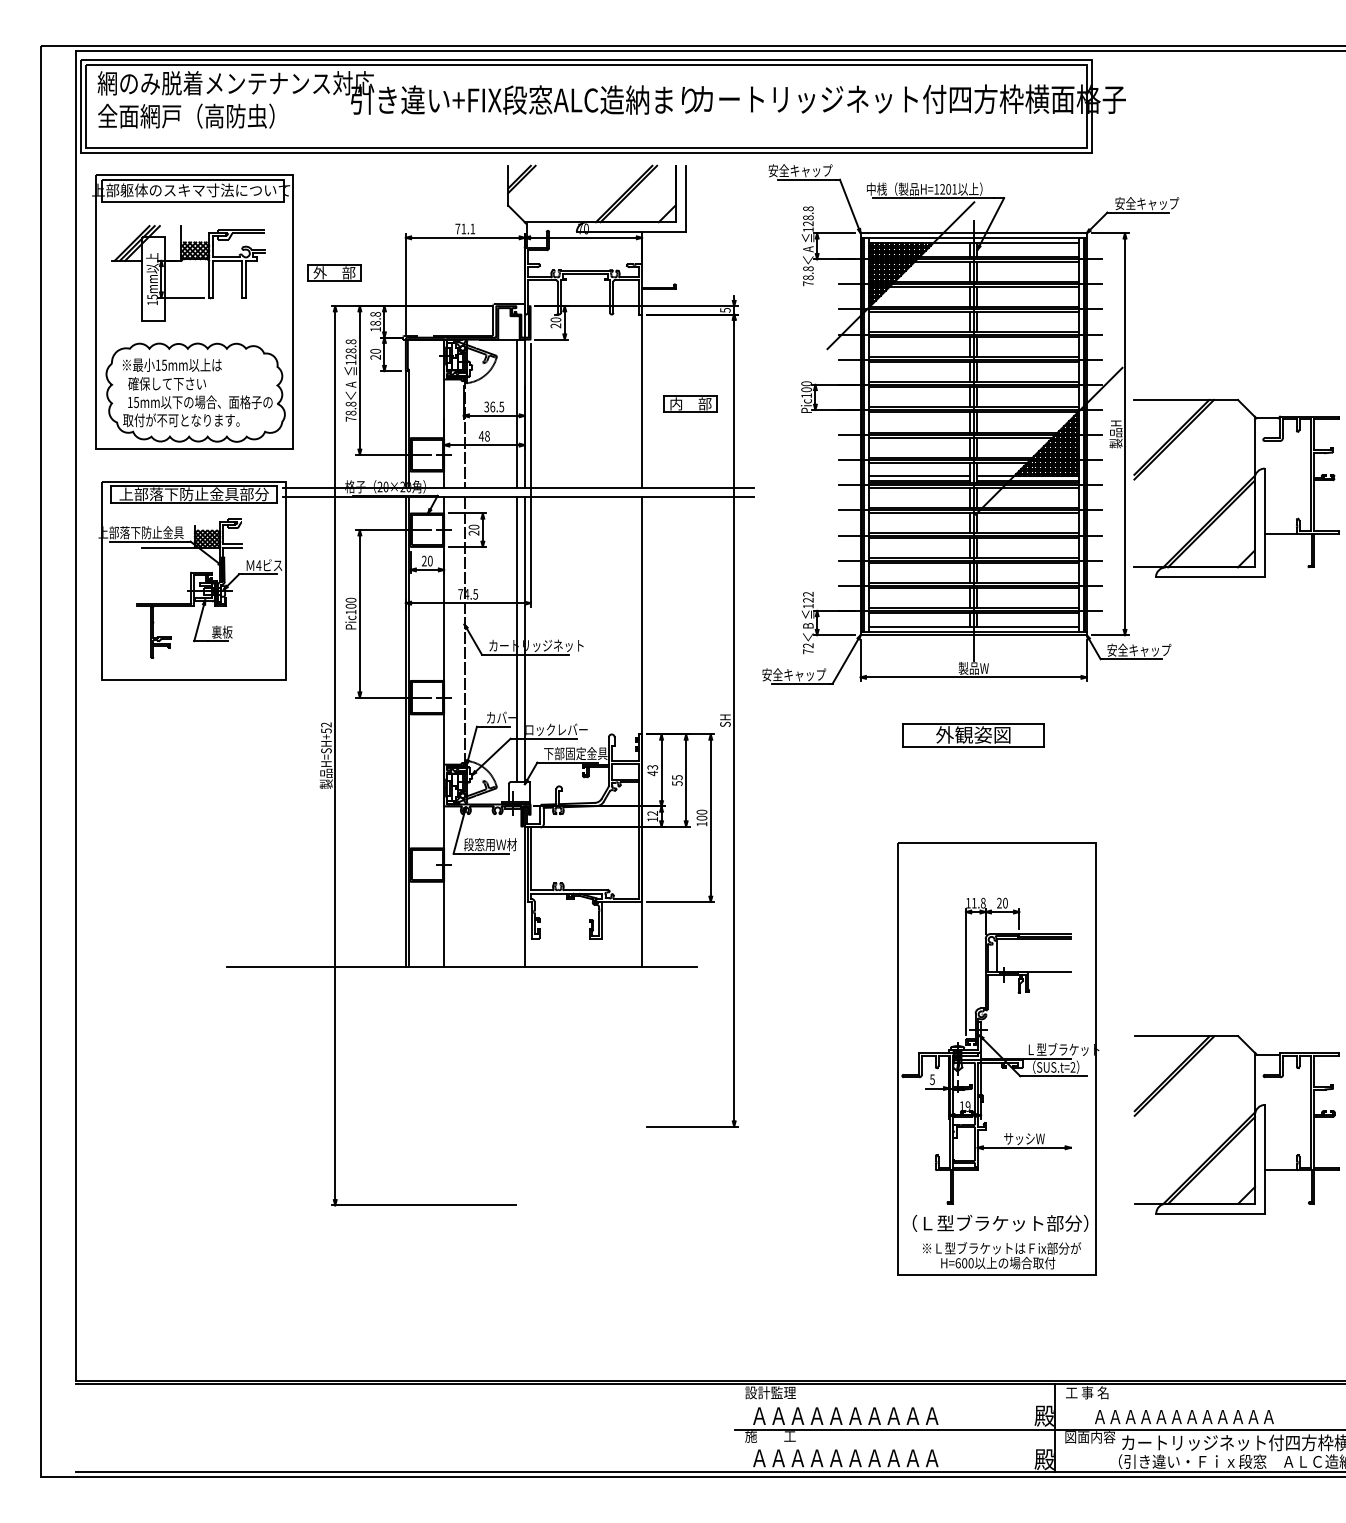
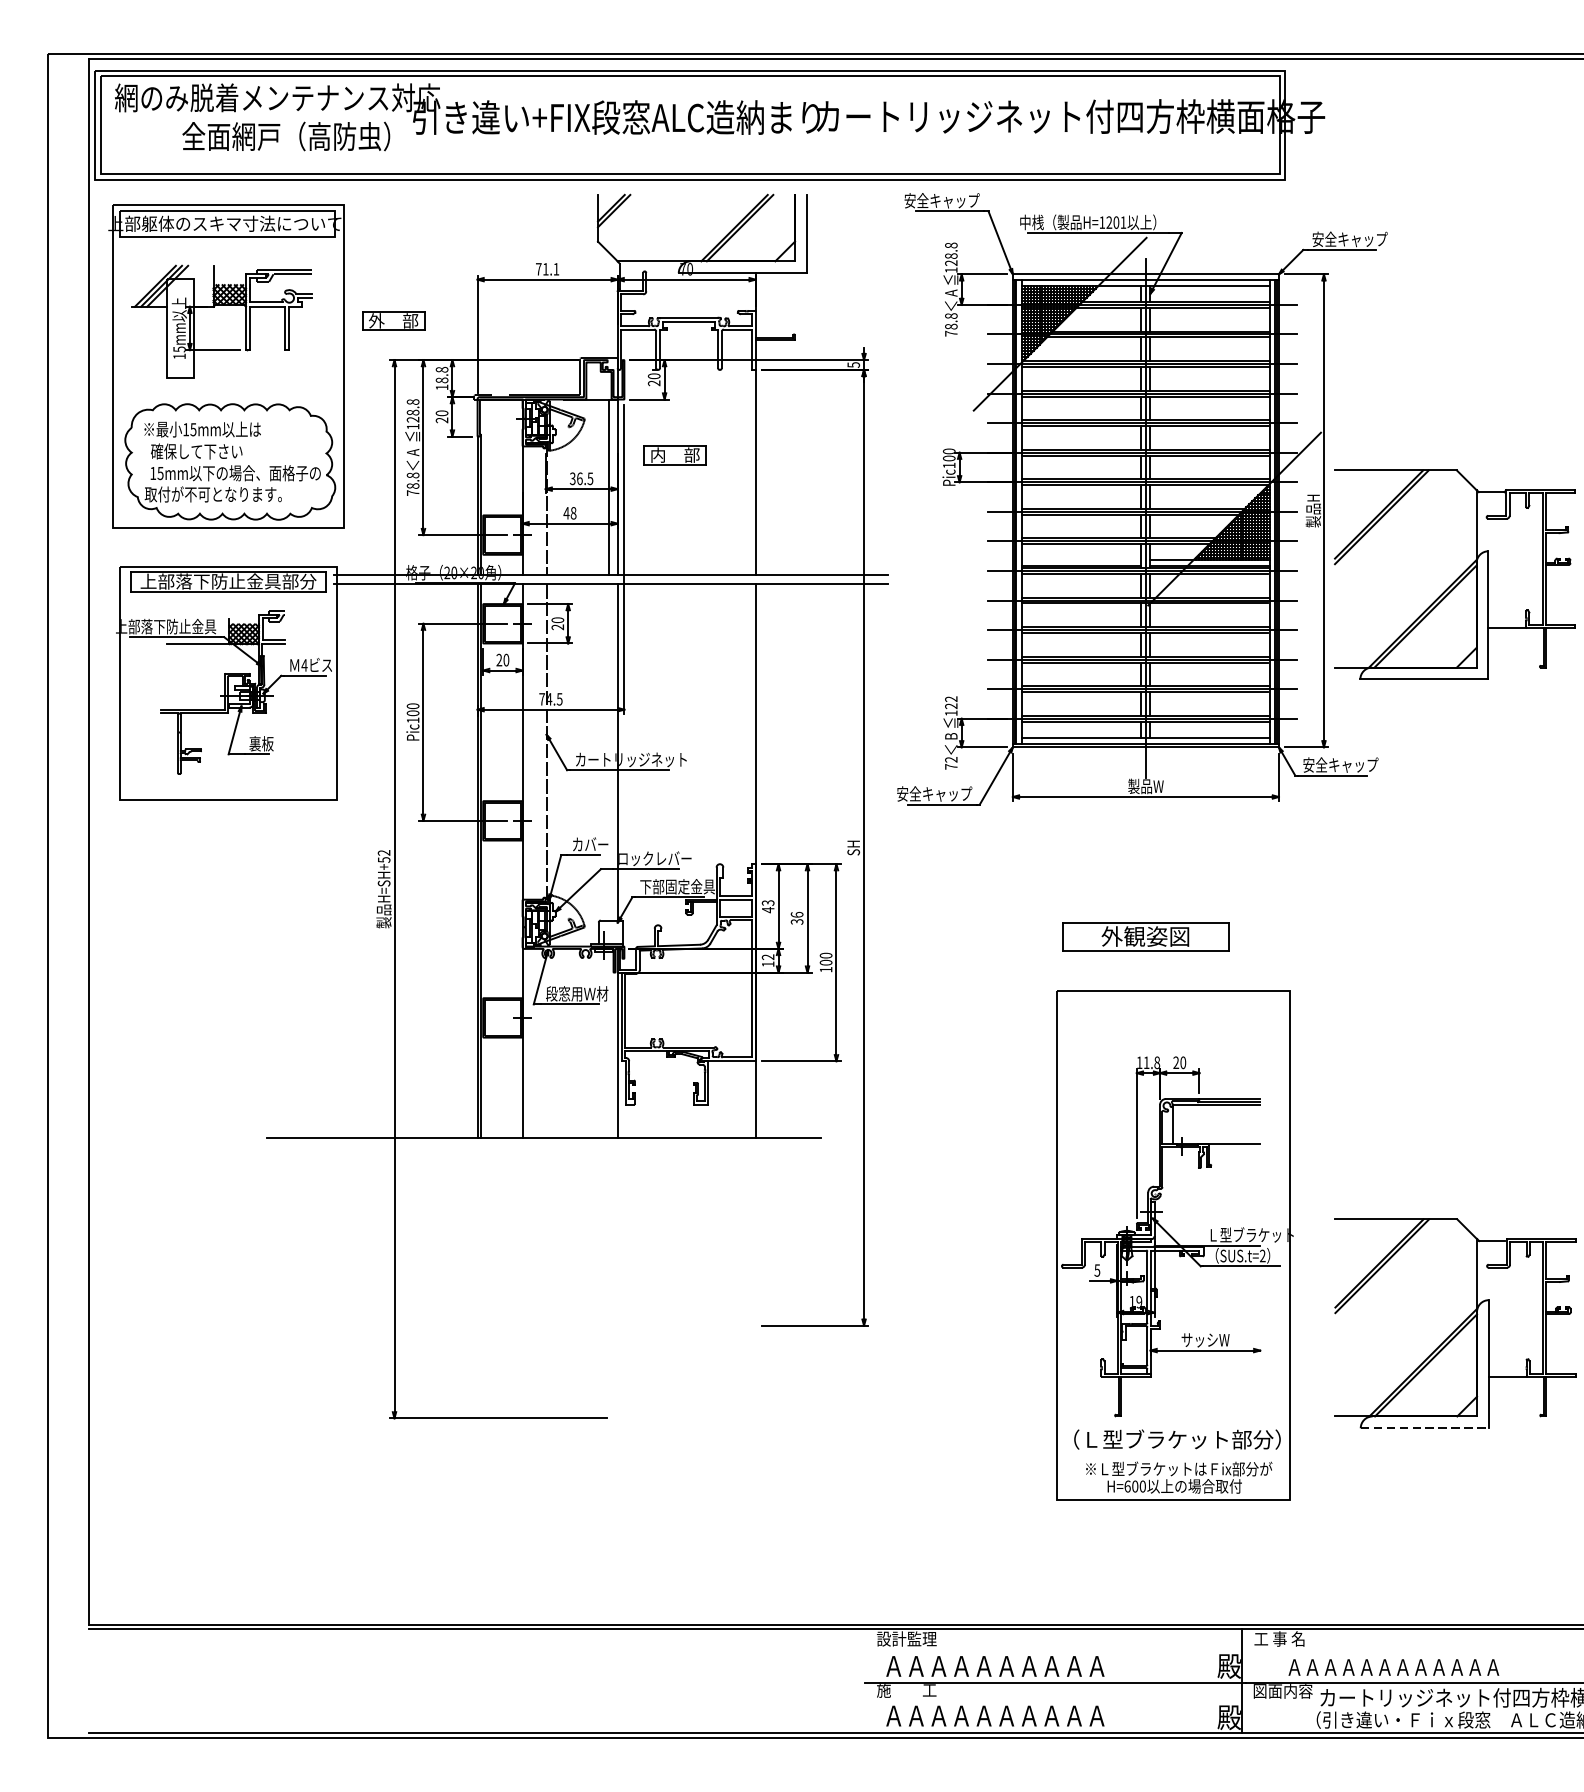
text: (186, 115) -> (286, 135), moved
part: (690, 403) -> (674, 454), moved
line: (918, 476) -> (1080, 560), removed
line: (517, 639) -> (608, 752), removed
part: (973, 735) -> (1145, 937), moved
text: (677, 780) -> (797, 918), 55 -> 36
line: (1211, 1213) -> (1425, 1427), solid -> dashed

